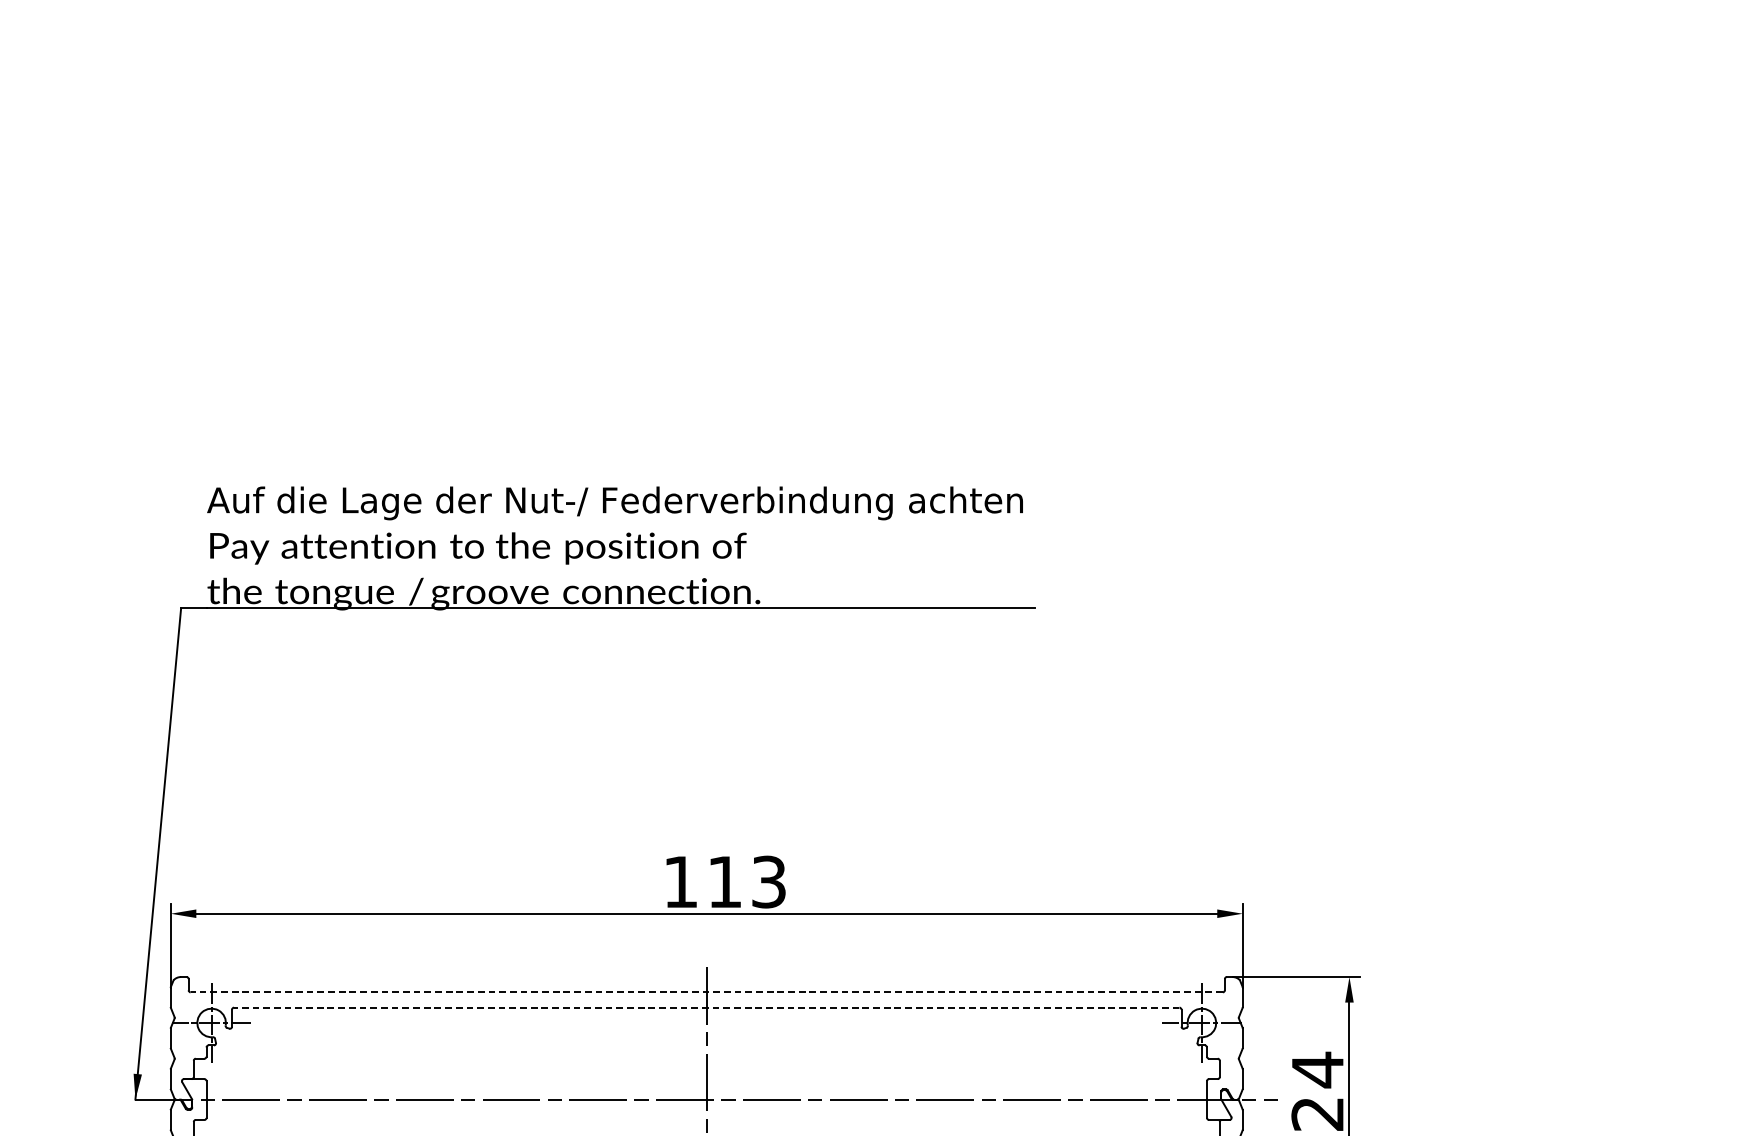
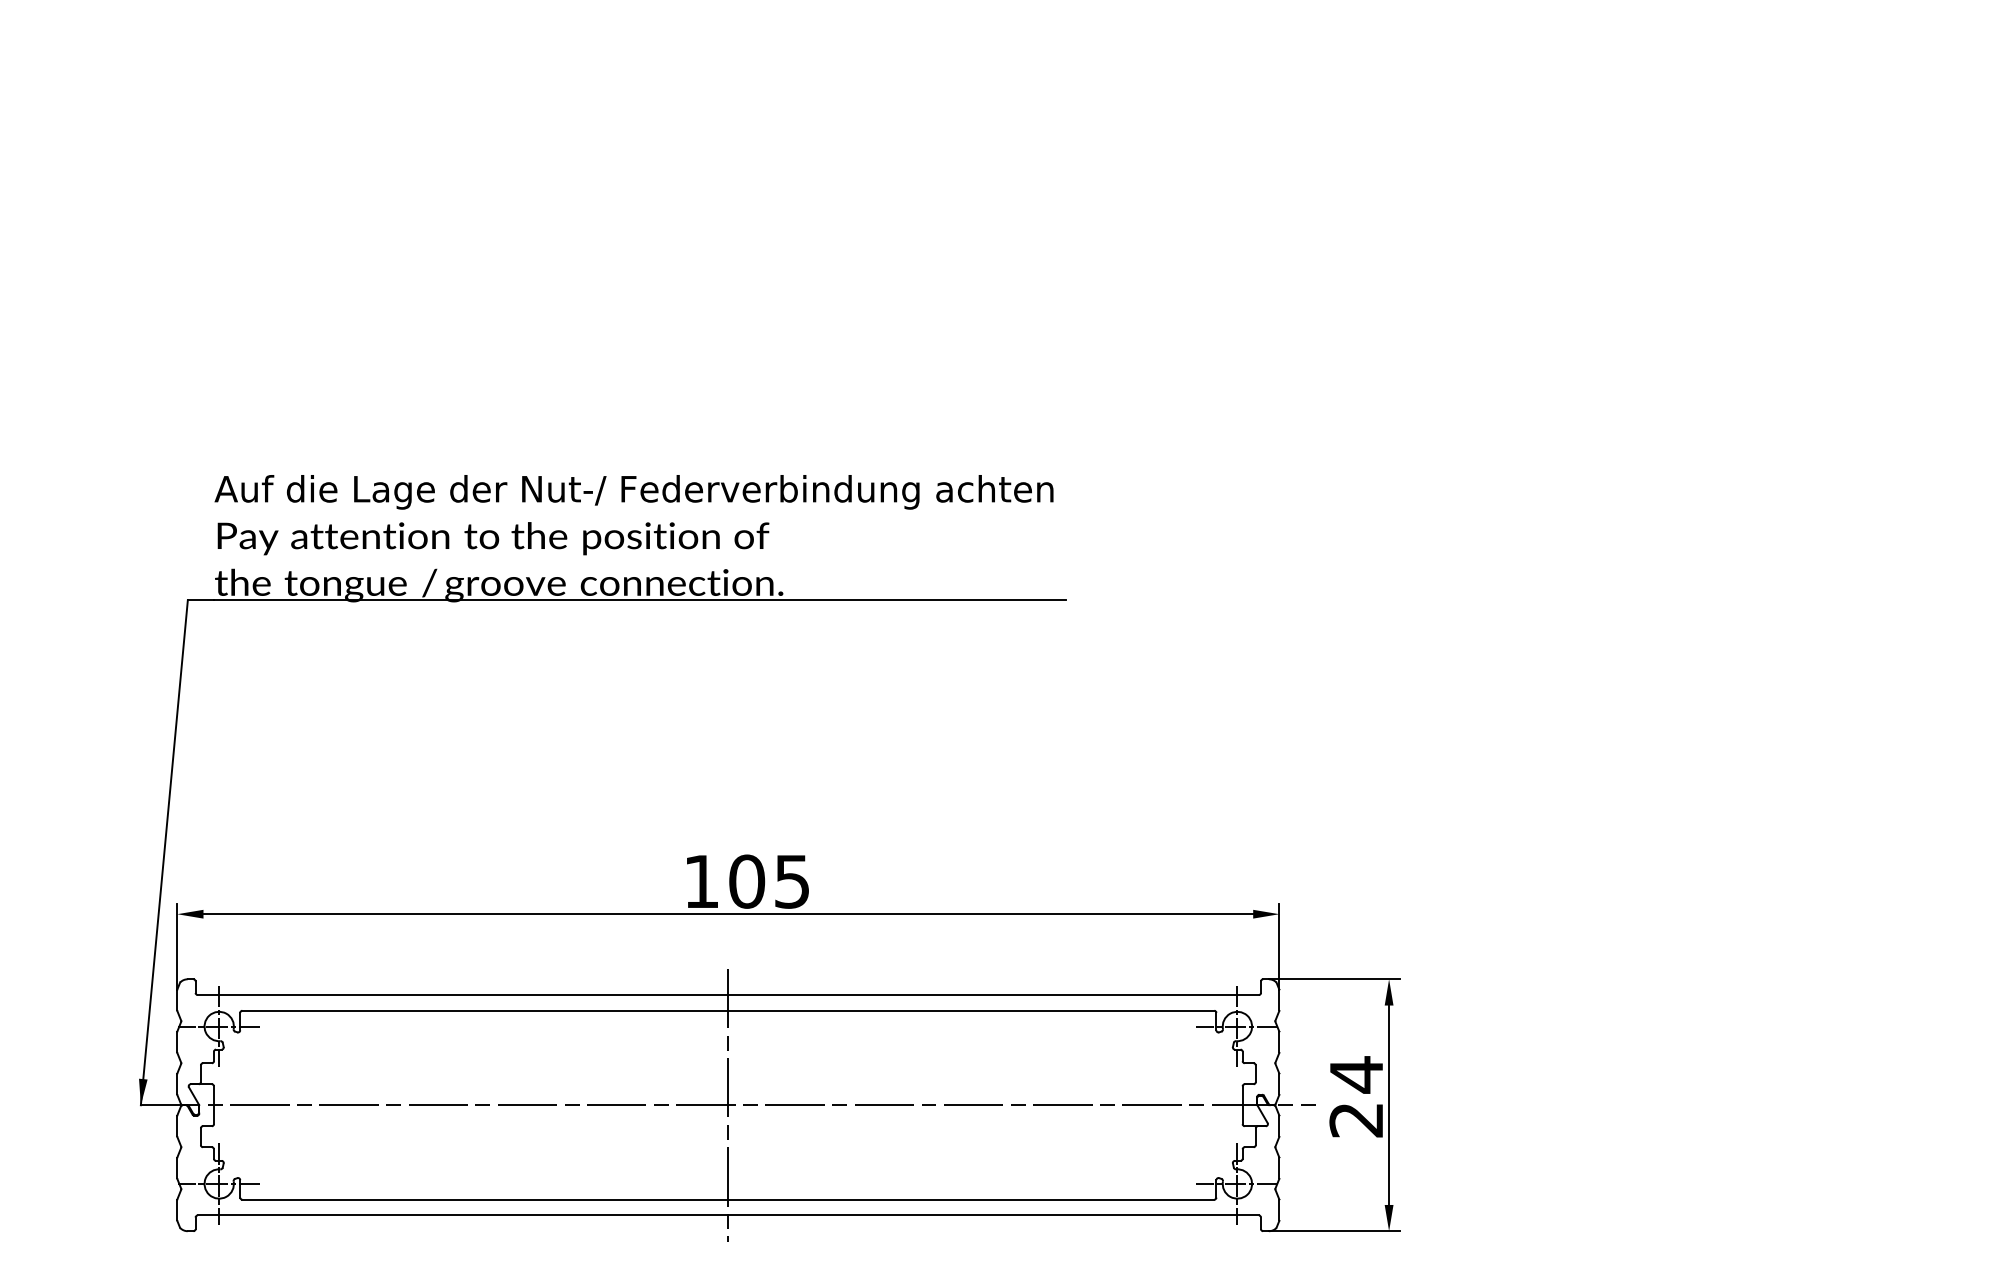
text: (746, 881) -> (769, 881), 113 -> 105
line: (706, 992) -> (728, 995), dashed -> solid
line: (706, 1007) -> (728, 1010), dashed -> solid

